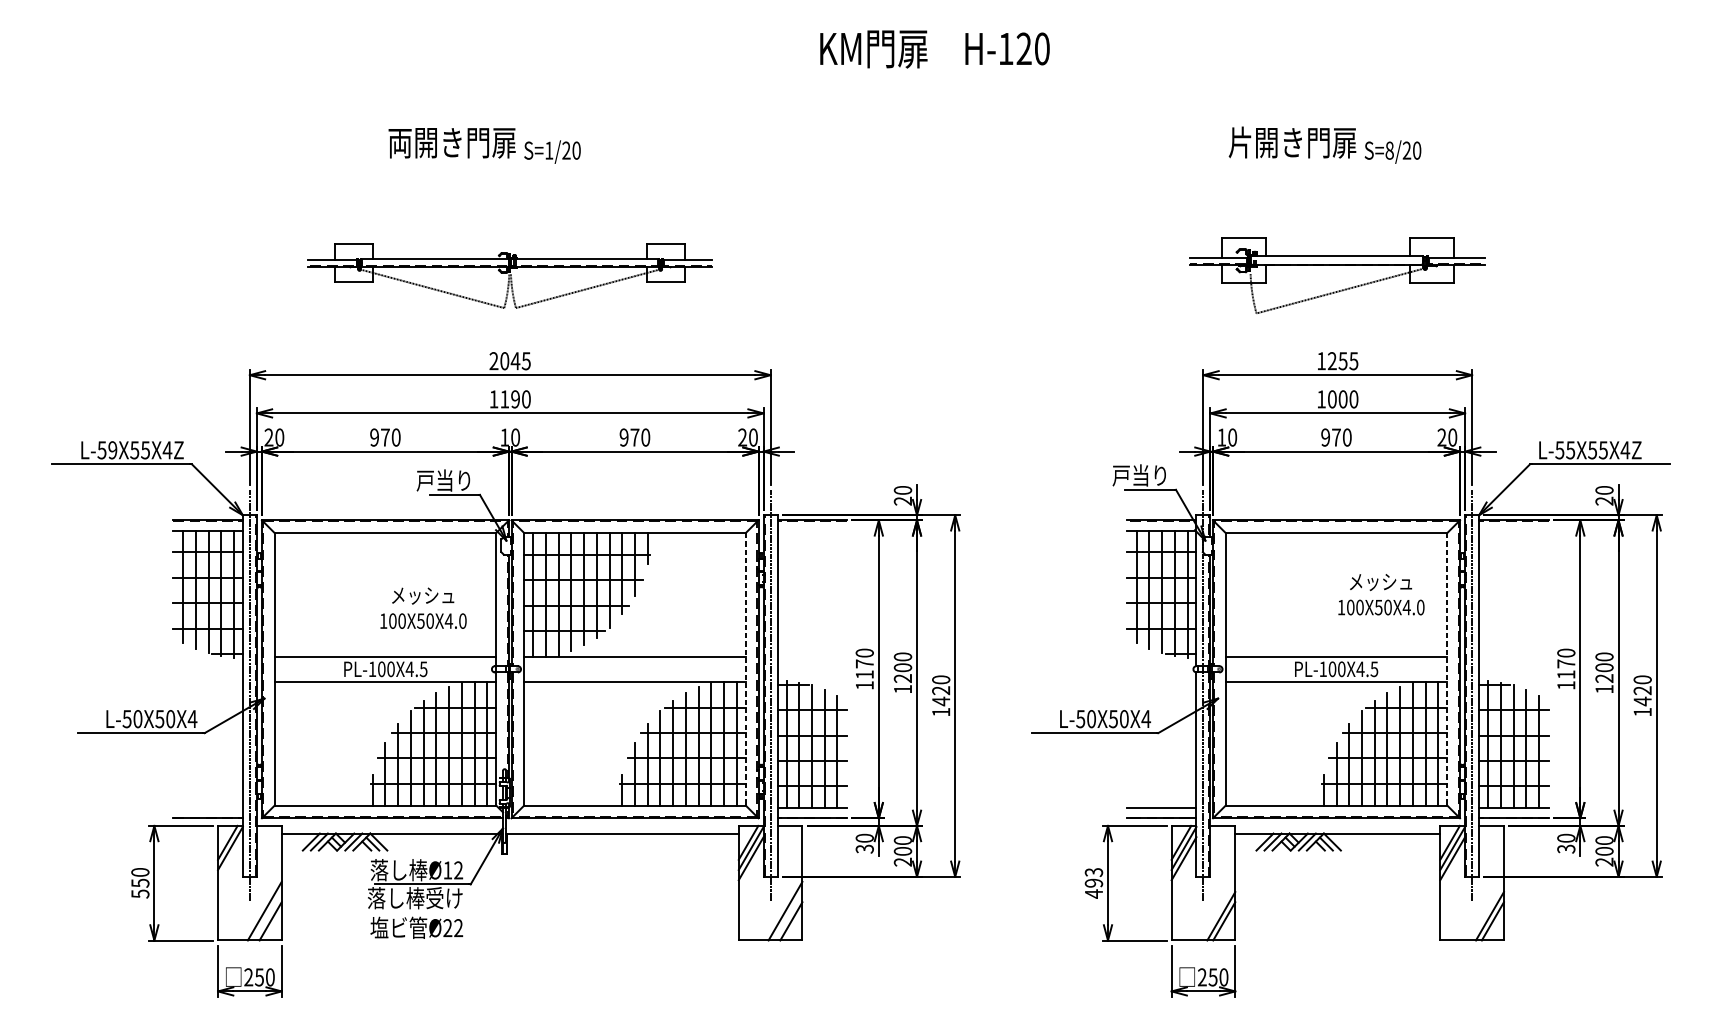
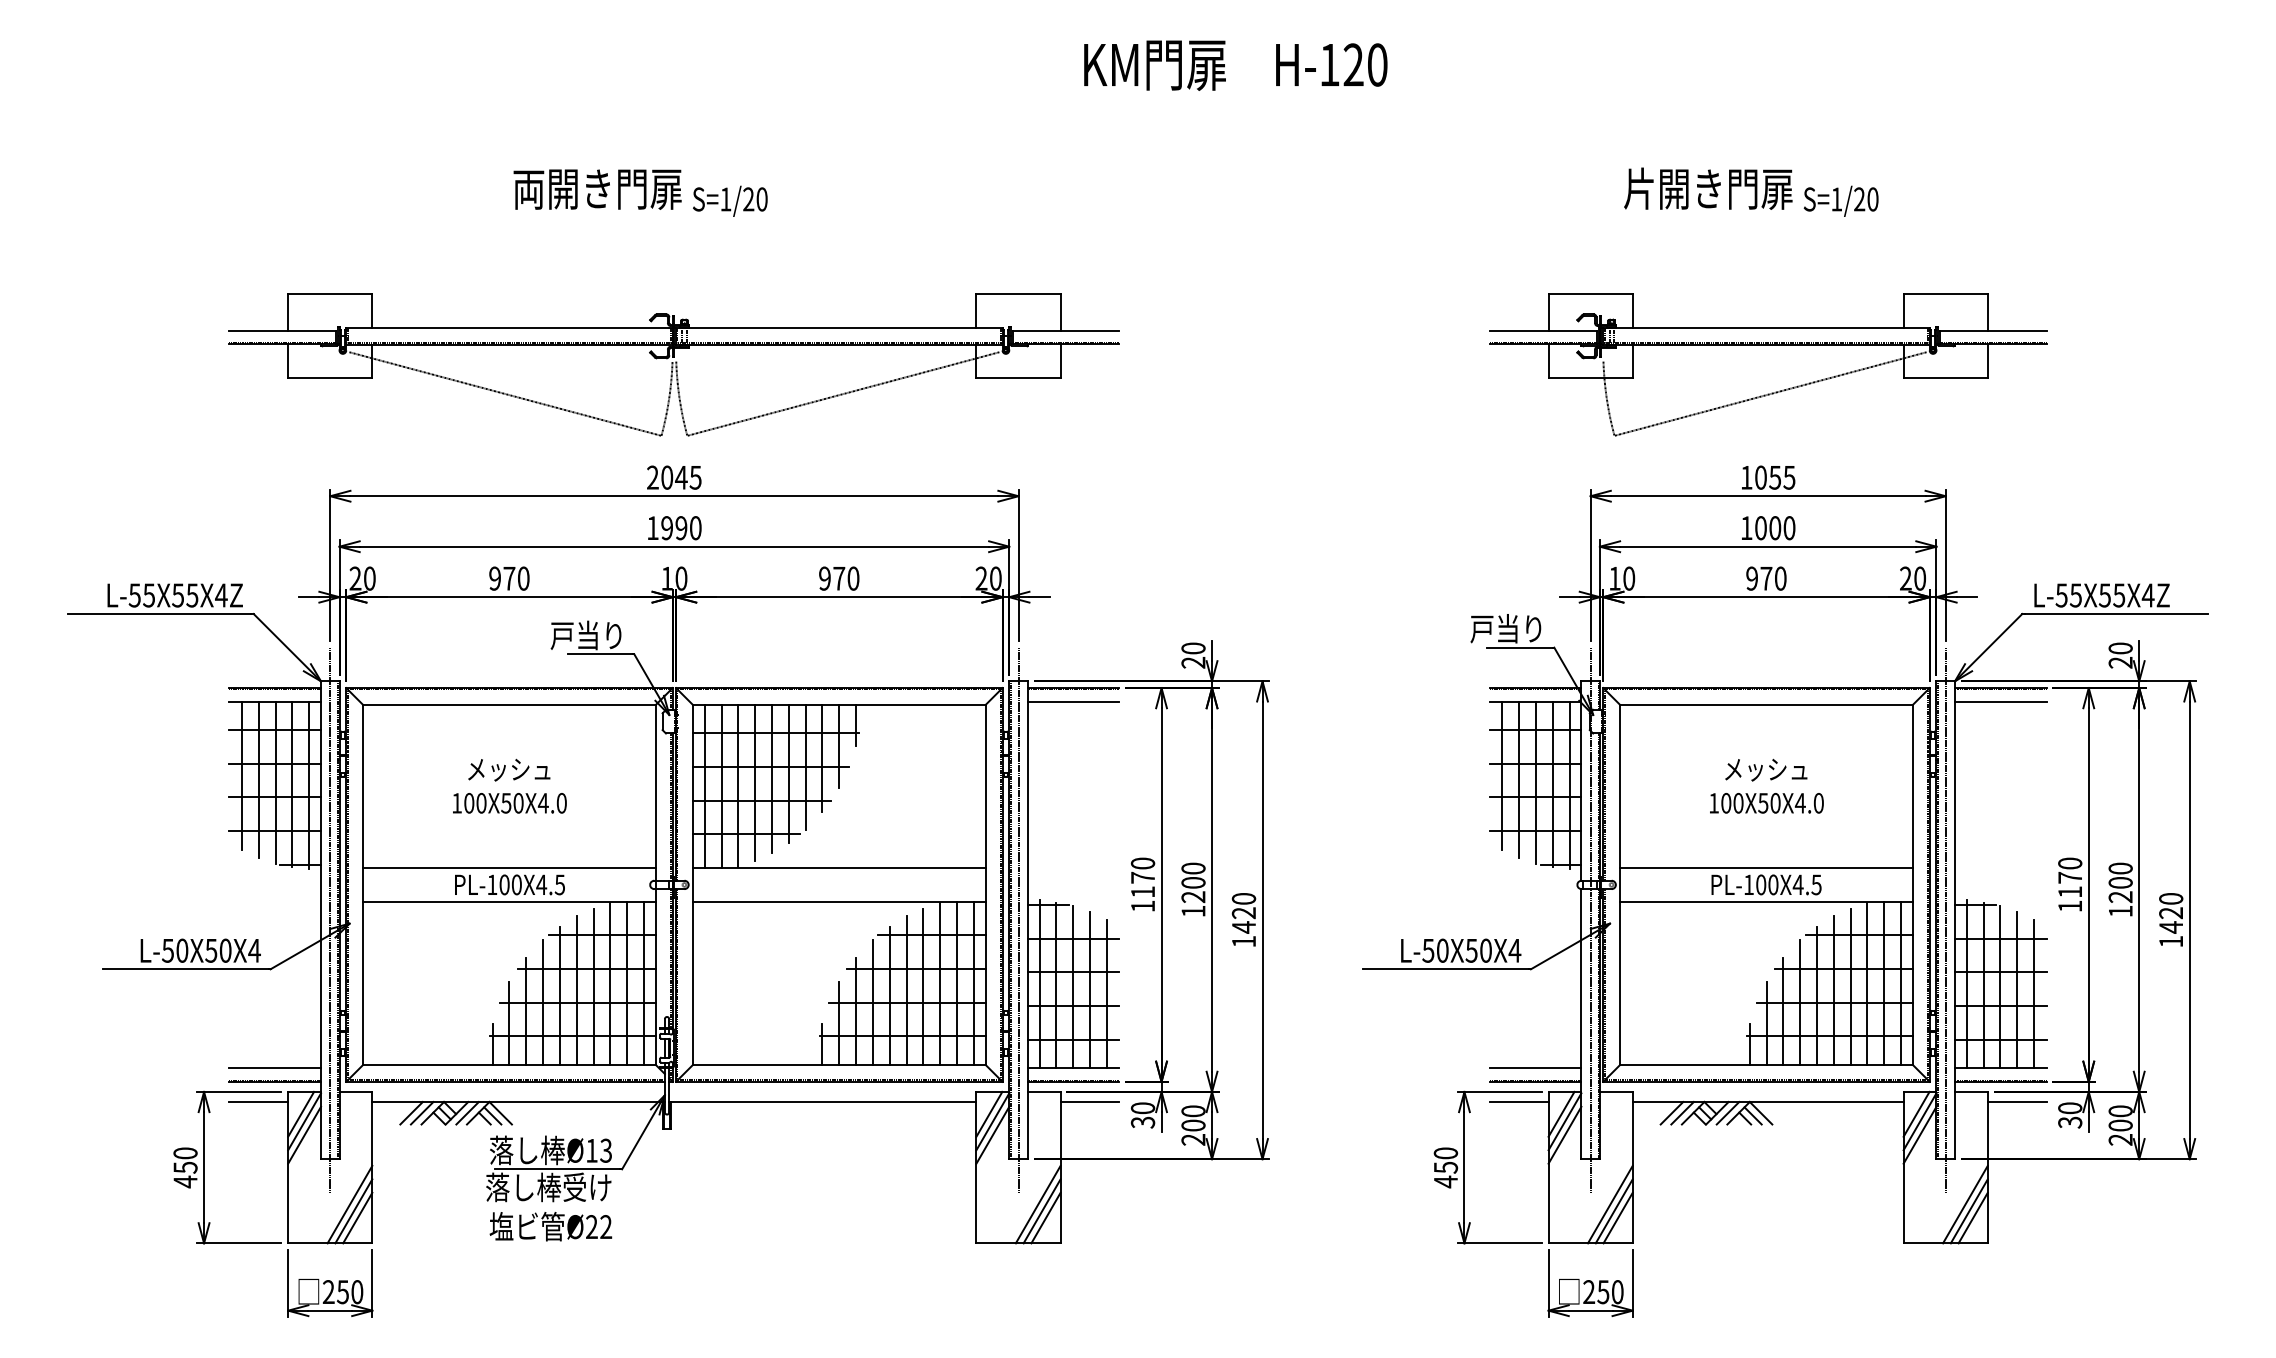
text: (1389, 150) -> (1836, 199), S=8/20 -> S=1/20
part: (509, 275) -> (673, 364), size x1.67
part: (1338, 275) -> (1768, 364), size x1.43
text: (1331, 361) -> (1760, 477), 1255 -> 1055
text: (504, 399) -> (666, 528), 1190 -> 1990
text: (112, 450) -> (148, 595), L-59X55X4Z -> L-55X55X4Z
line: (812, 530) -> (1073, 701), added
line: (1513, 530) -> (2000, 701), added
text: (1381, 594) -> (1766, 785), moved
text: (423, 607) -> (509, 785), moved
line: (745, 669) -> (985, 885), dashed -> solid
line: (1446, 669) -> (1912, 885), dashed -> solid
line: (208, 808) -> (275, 1068), added
line: (195, 833) -> (258, 1102), added
line: (824, 833) -> (1089, 1102), added
line: (1148, 833) -> (1518, 1102), added
line: (1525, 833) -> (2016, 1102), added
line: (230, 858) -> (304, 1134), added
text: (458, 870) -> (606, 1150), Ø12 -> Ø13
text: (1093, 877) -> (1445, 1160), 493 -> 450
text: (140, 893) -> (185, 1181), 550 -> 450
line: (1217, 911) -> (1609, 1204), added
line: (1487, 911) -> (1965, 1204), added
line: (267, 916) -> (353, 1211), added
line: (787, 916) -> (1041, 1211), added

